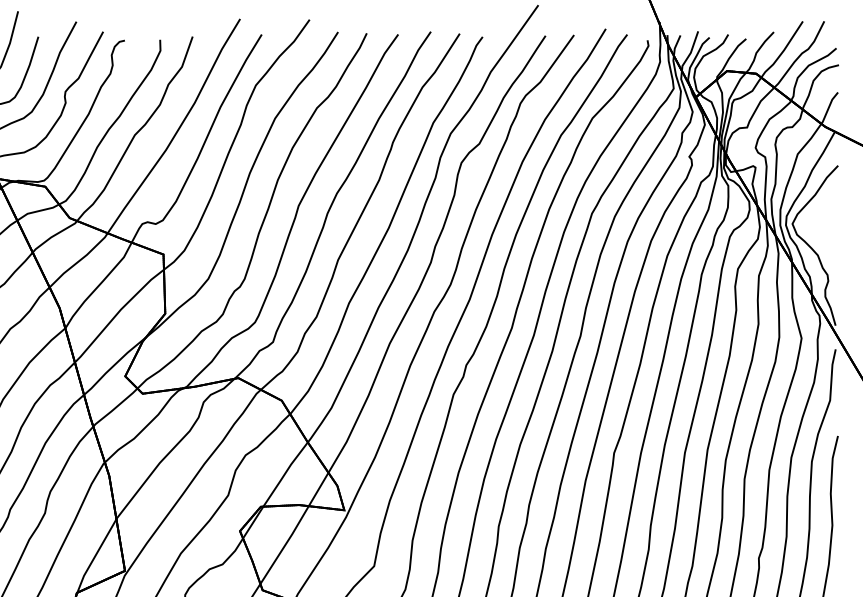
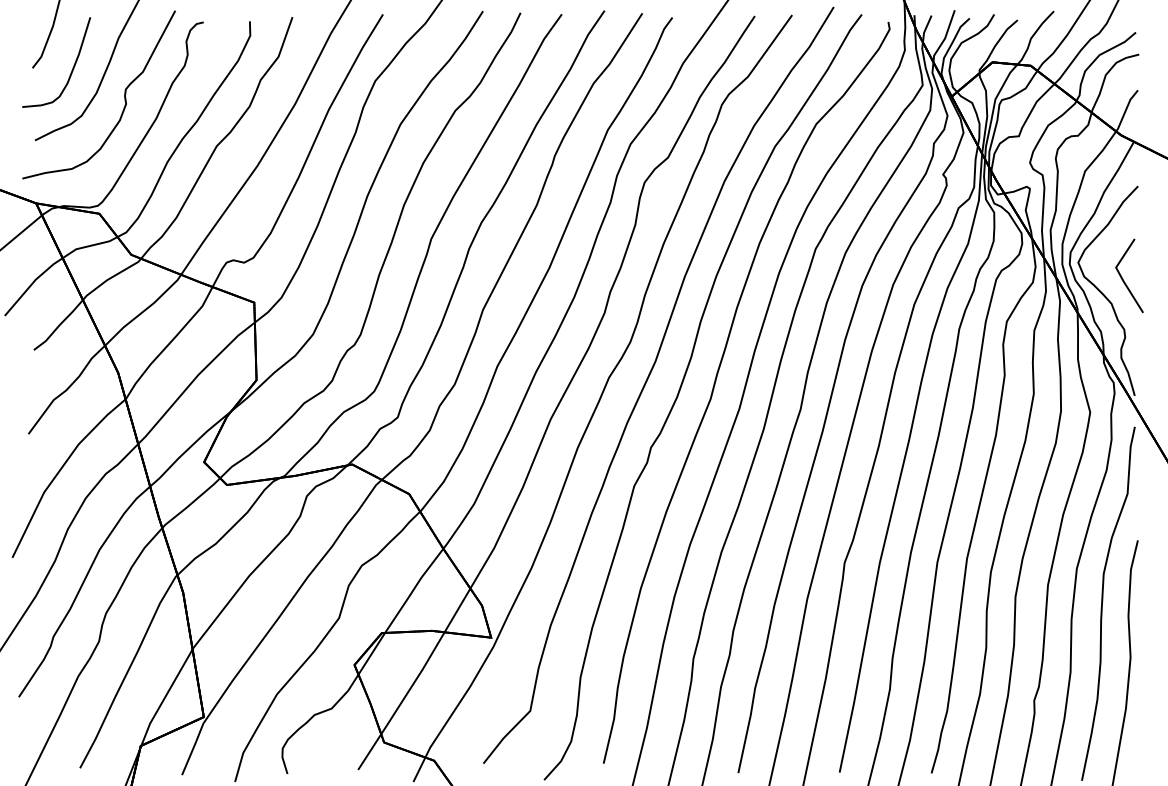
line: (827, 236) -> (1123, 278), added

